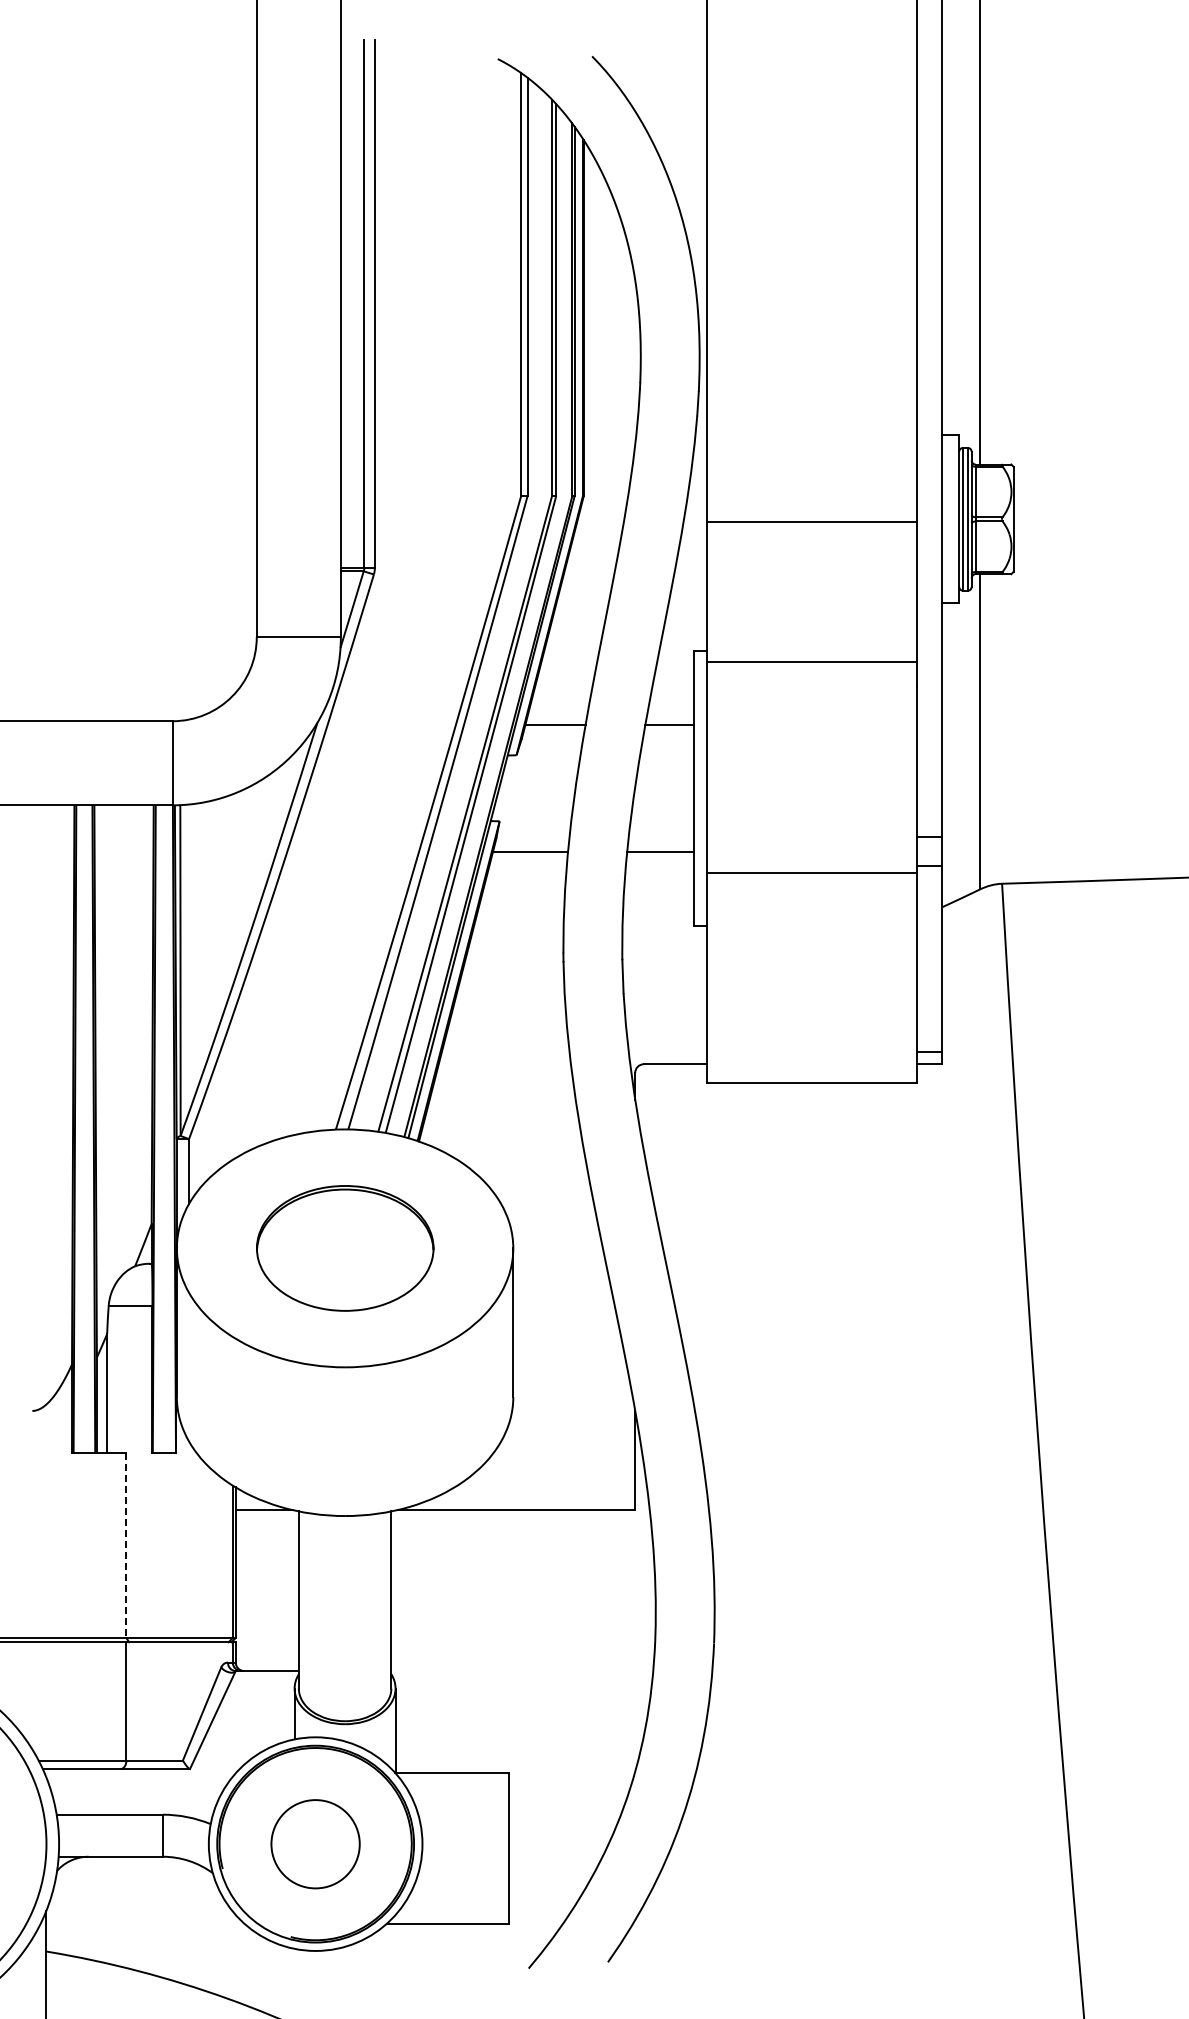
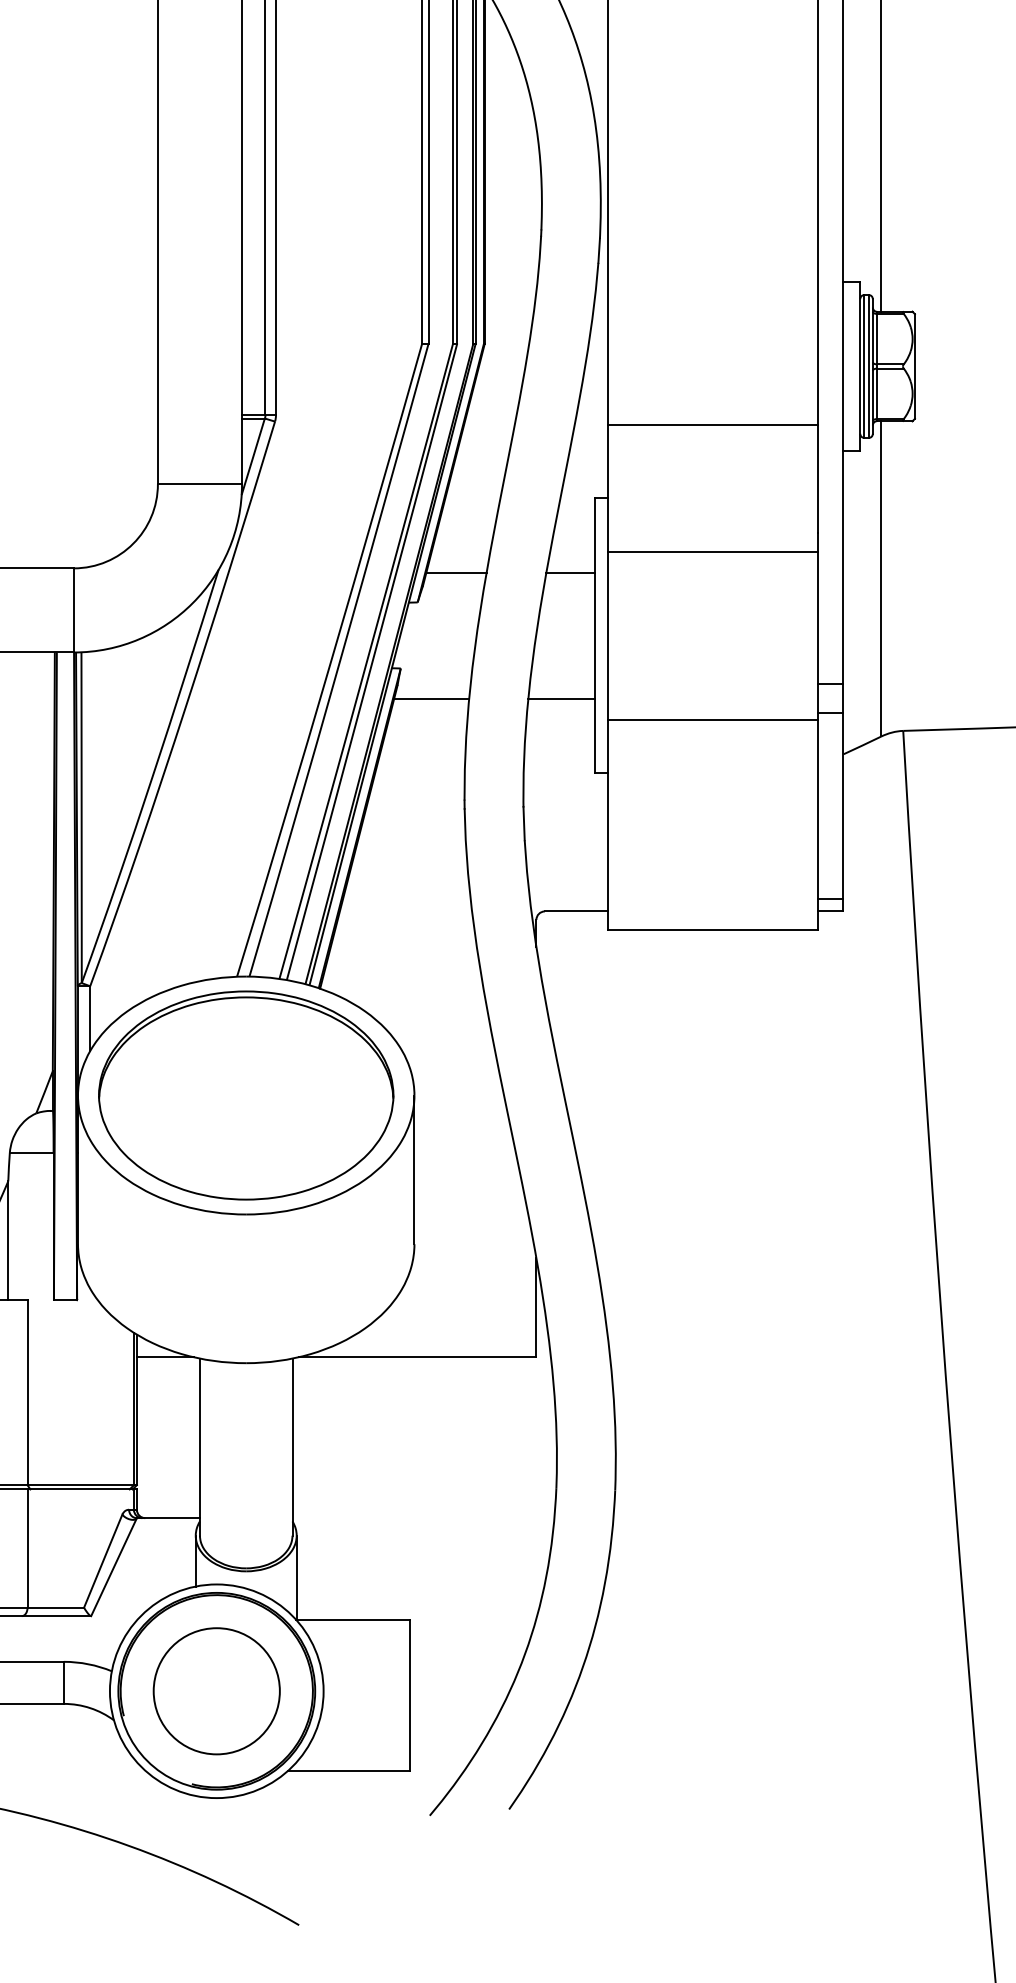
line: (811, 522) -> (712, 425), moved
line: (811, 662) -> (712, 551), moved
part: (345, 1248) -> (246, 1095), size x1.67
line: (126, 1545) -> (27, 1392), dashed -> solid
circle: (315, 1844) -> (216, 1691), size x1.43

